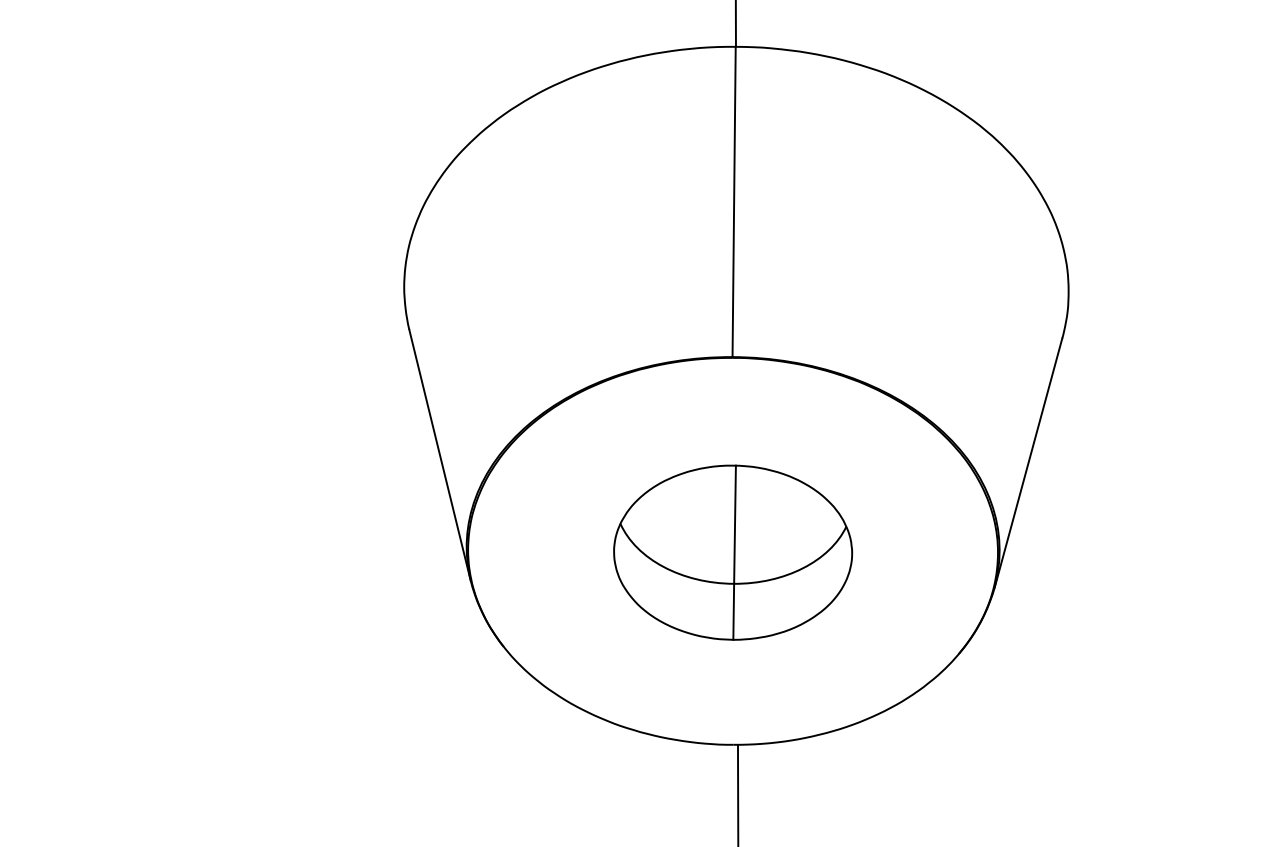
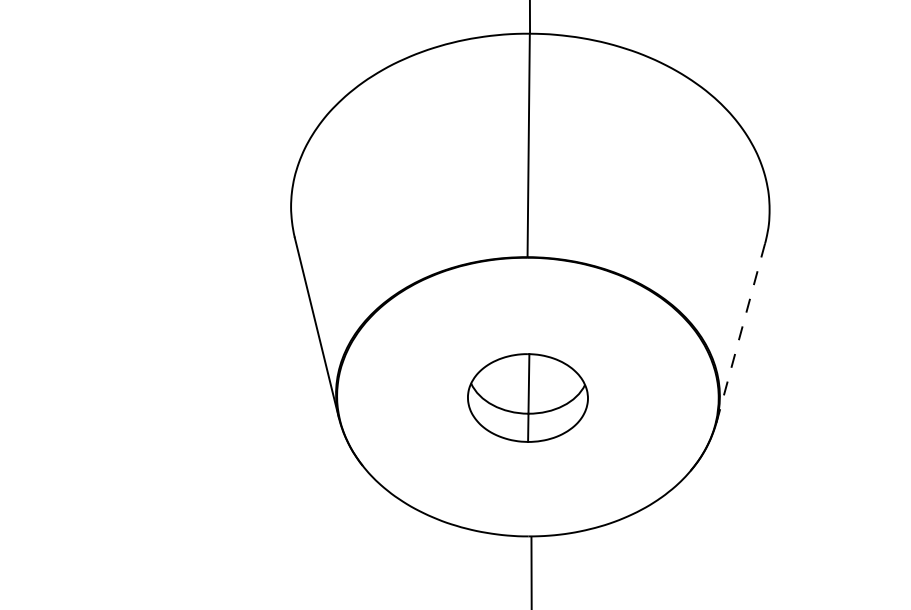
line: (1028, 463) -> (740, 333), solid -> dashed
part: (732, 551) -> (527, 397), size x0.7

